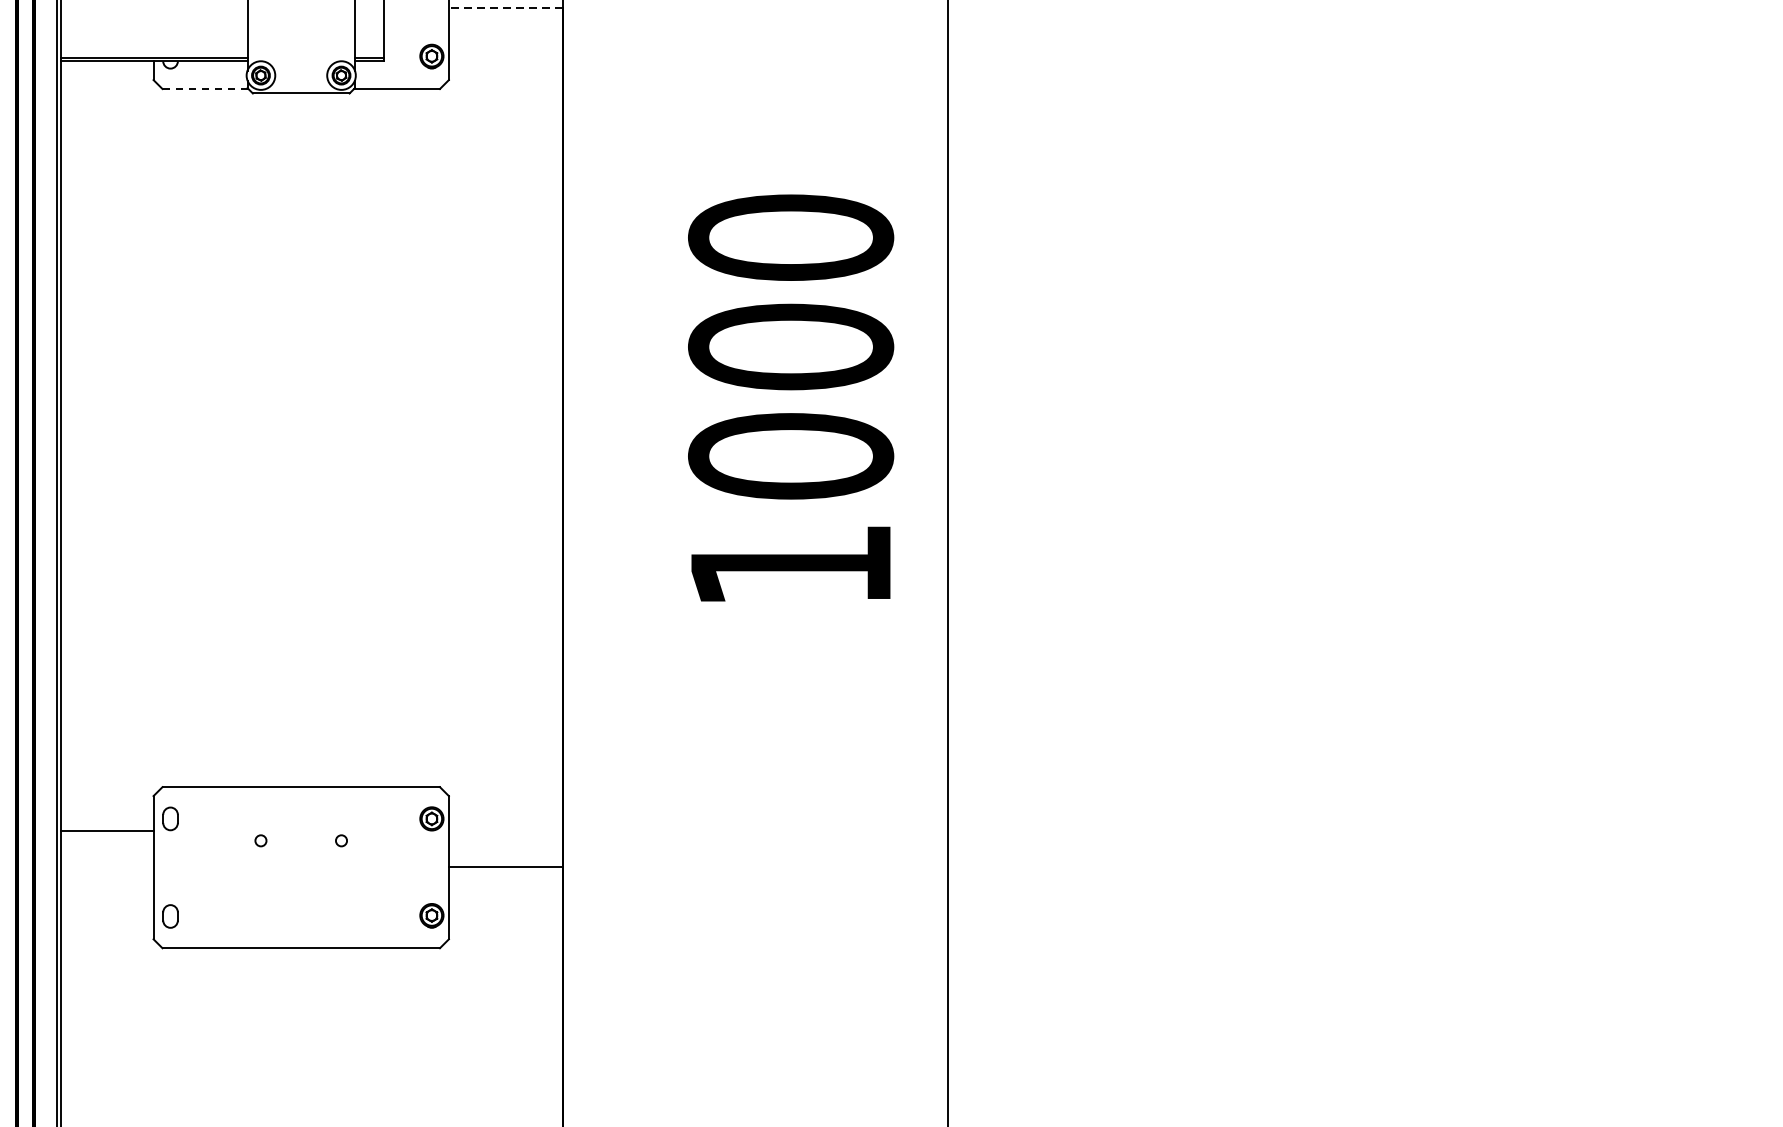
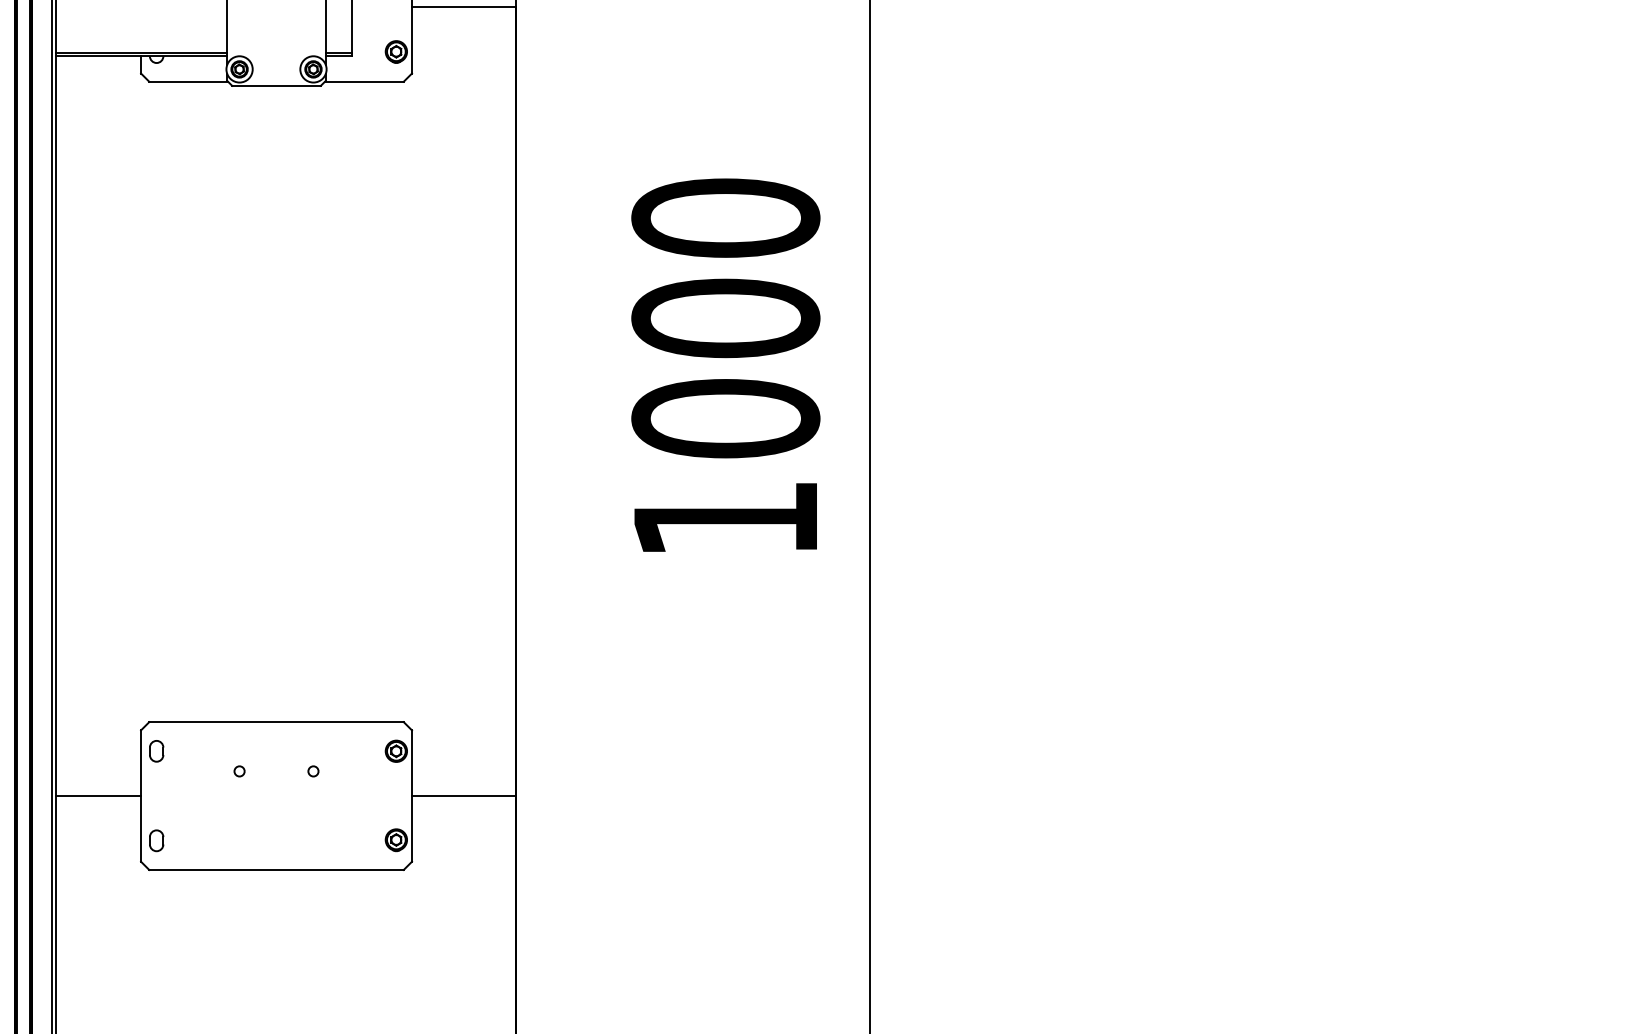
line: (505, 8) -> (463, 7), dashed -> solid
line: (205, 88) -> (188, 81), dashed -> solid
line: (107, 831) -> (98, 795), moved

